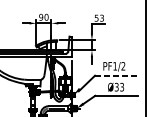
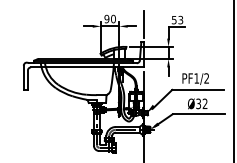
line: (72, 21) -> (144, 24), added
line: (116, 75) -> (198, 89), dashed -> solid
text: (121, 87) -> (204, 104), Ø33 -> Ø32

